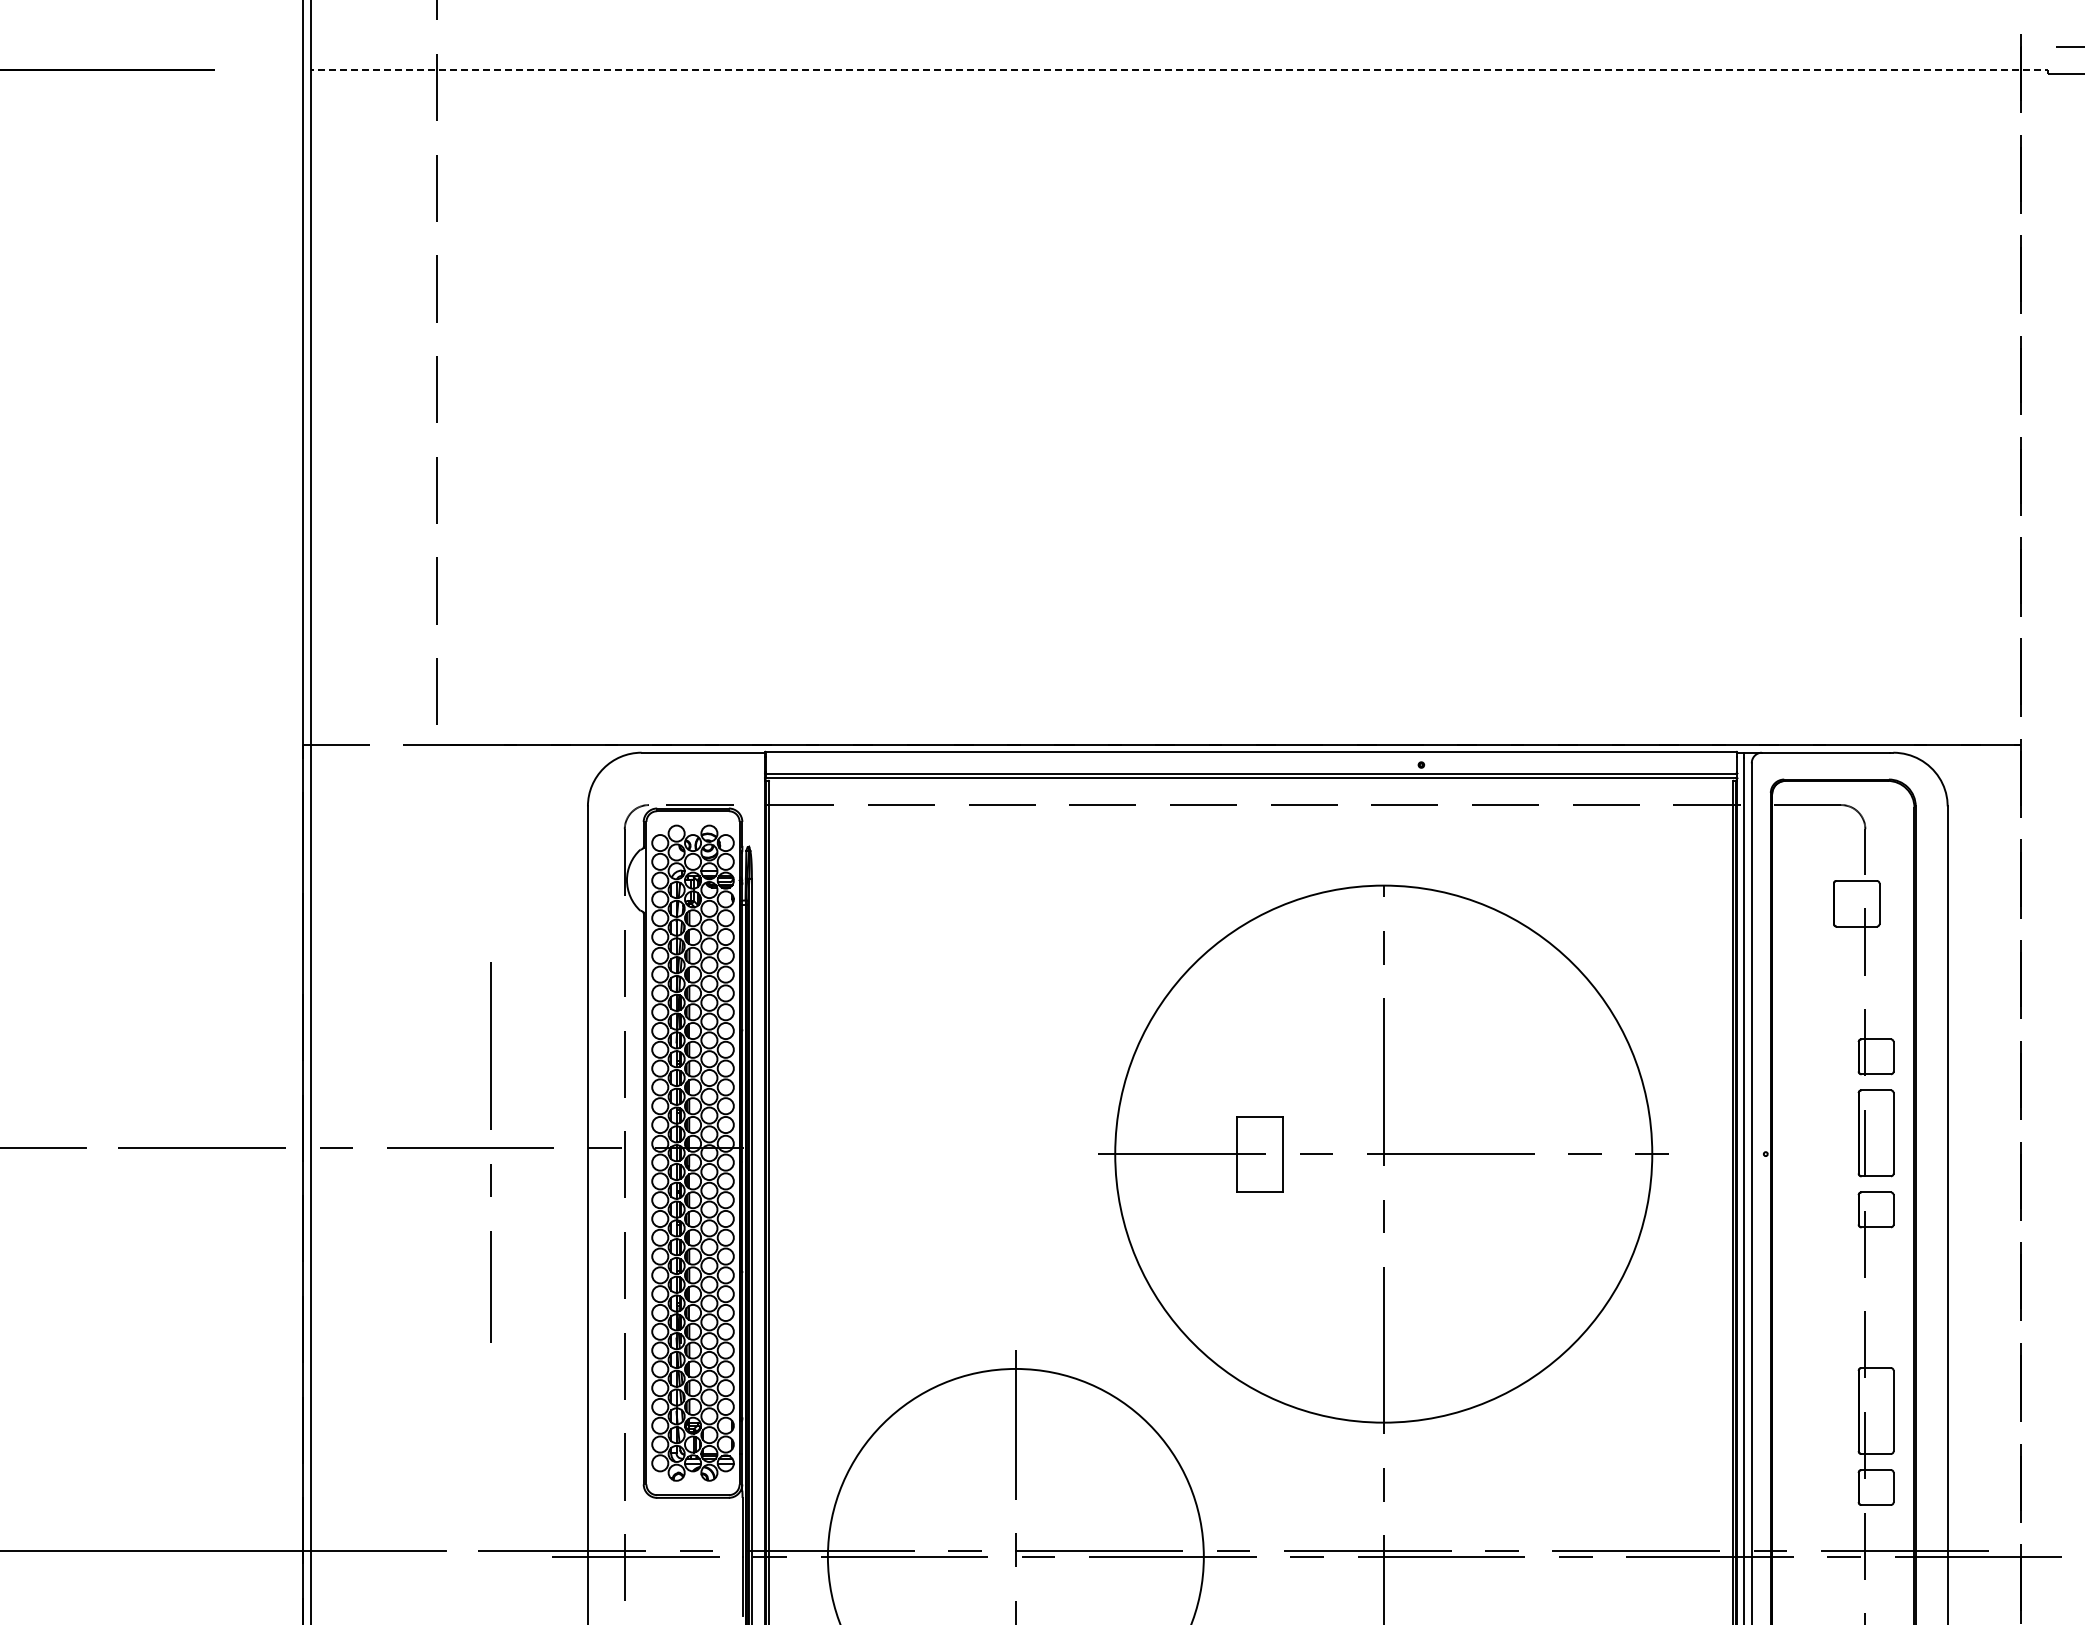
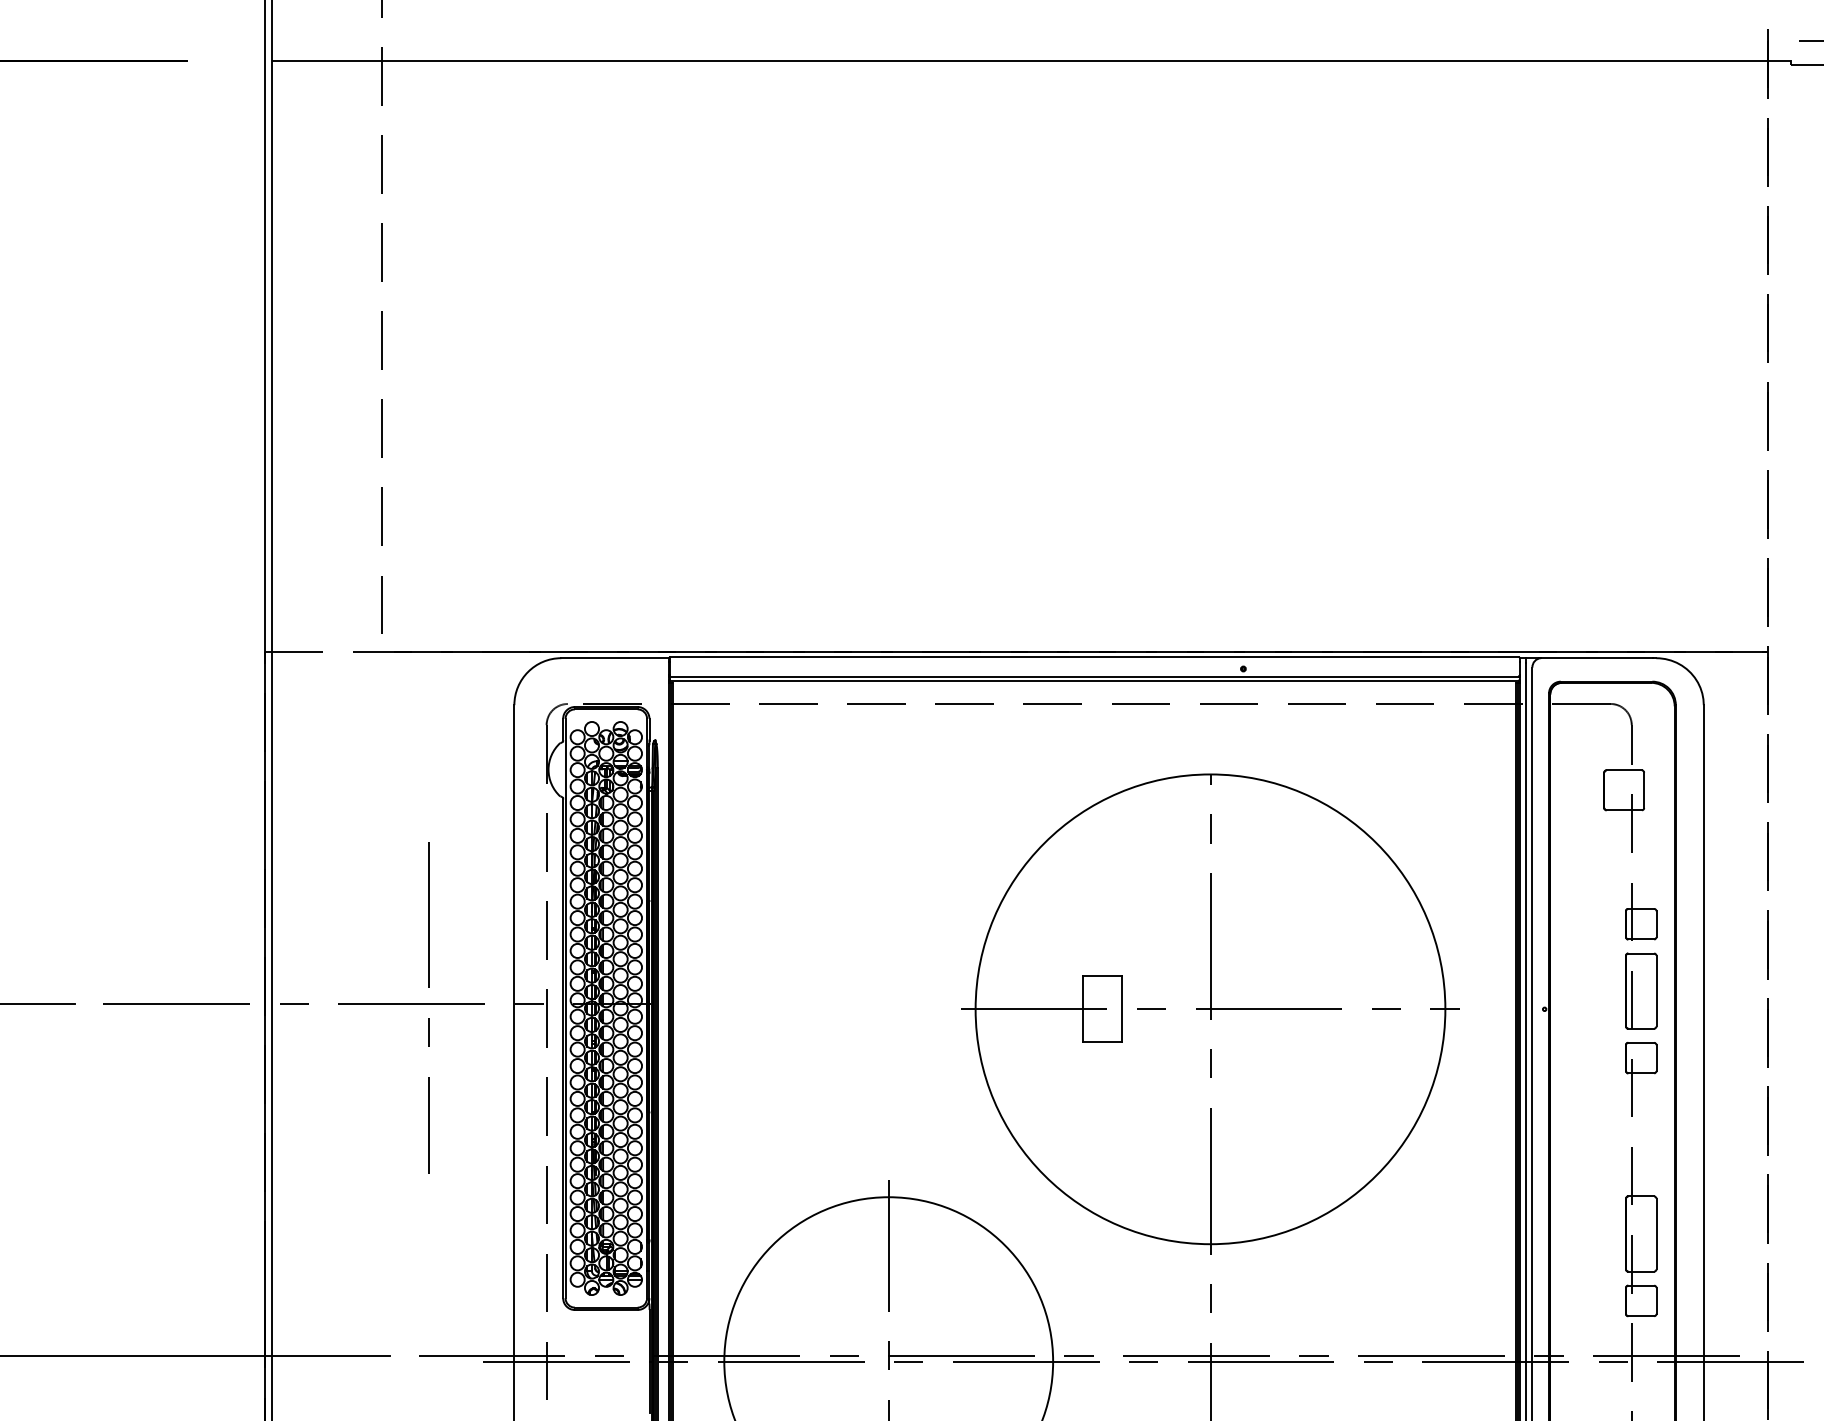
line: (1182, 70) -> (1034, 61), dashed -> solid

